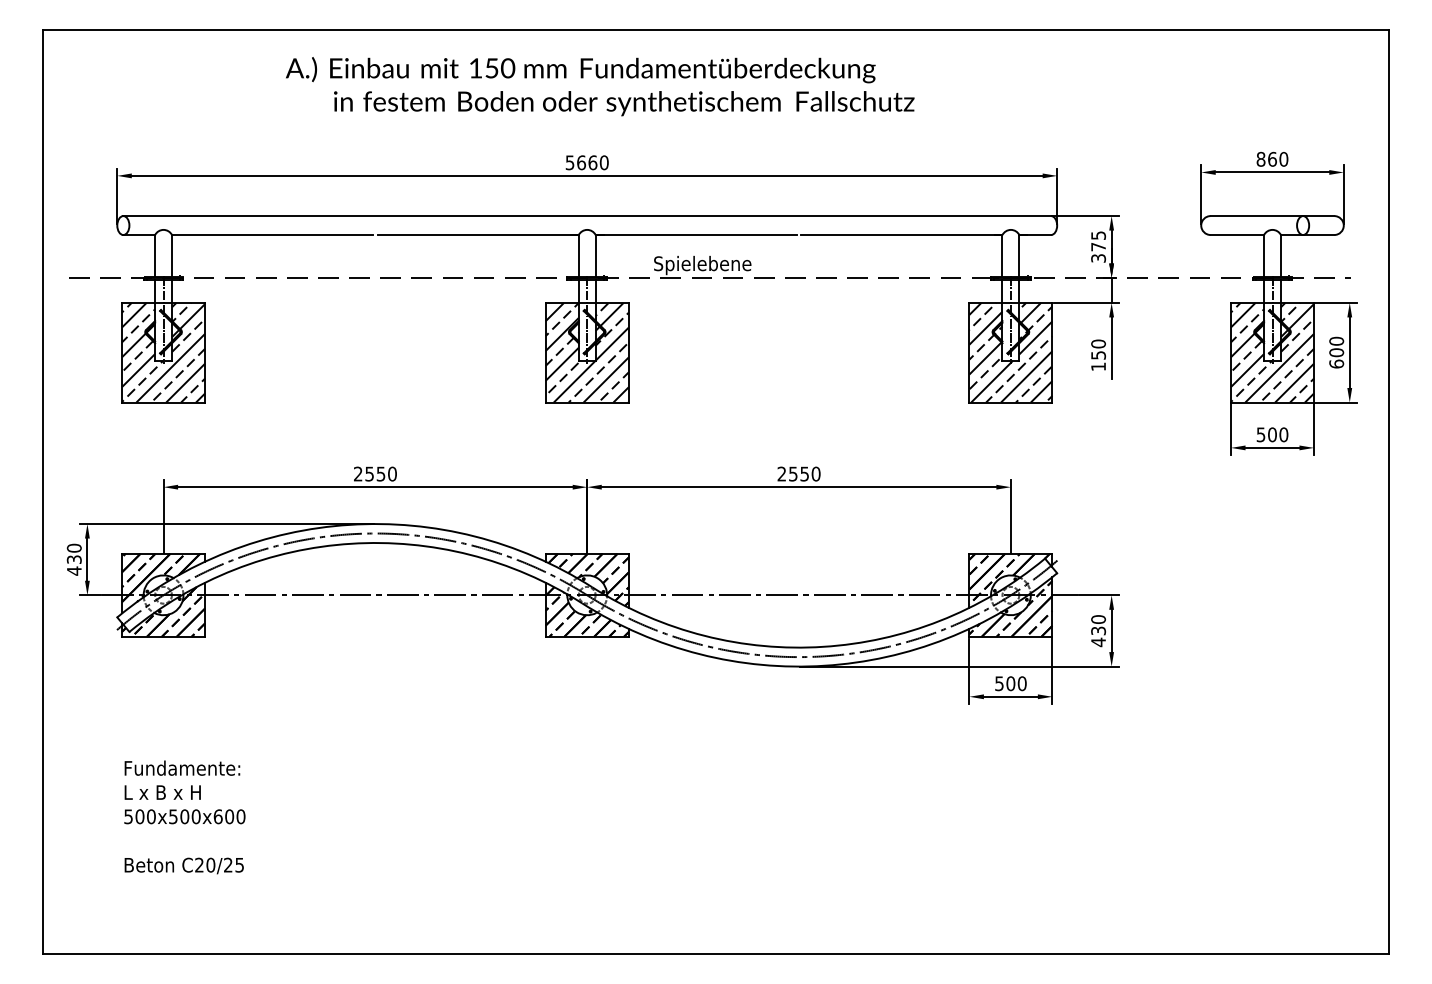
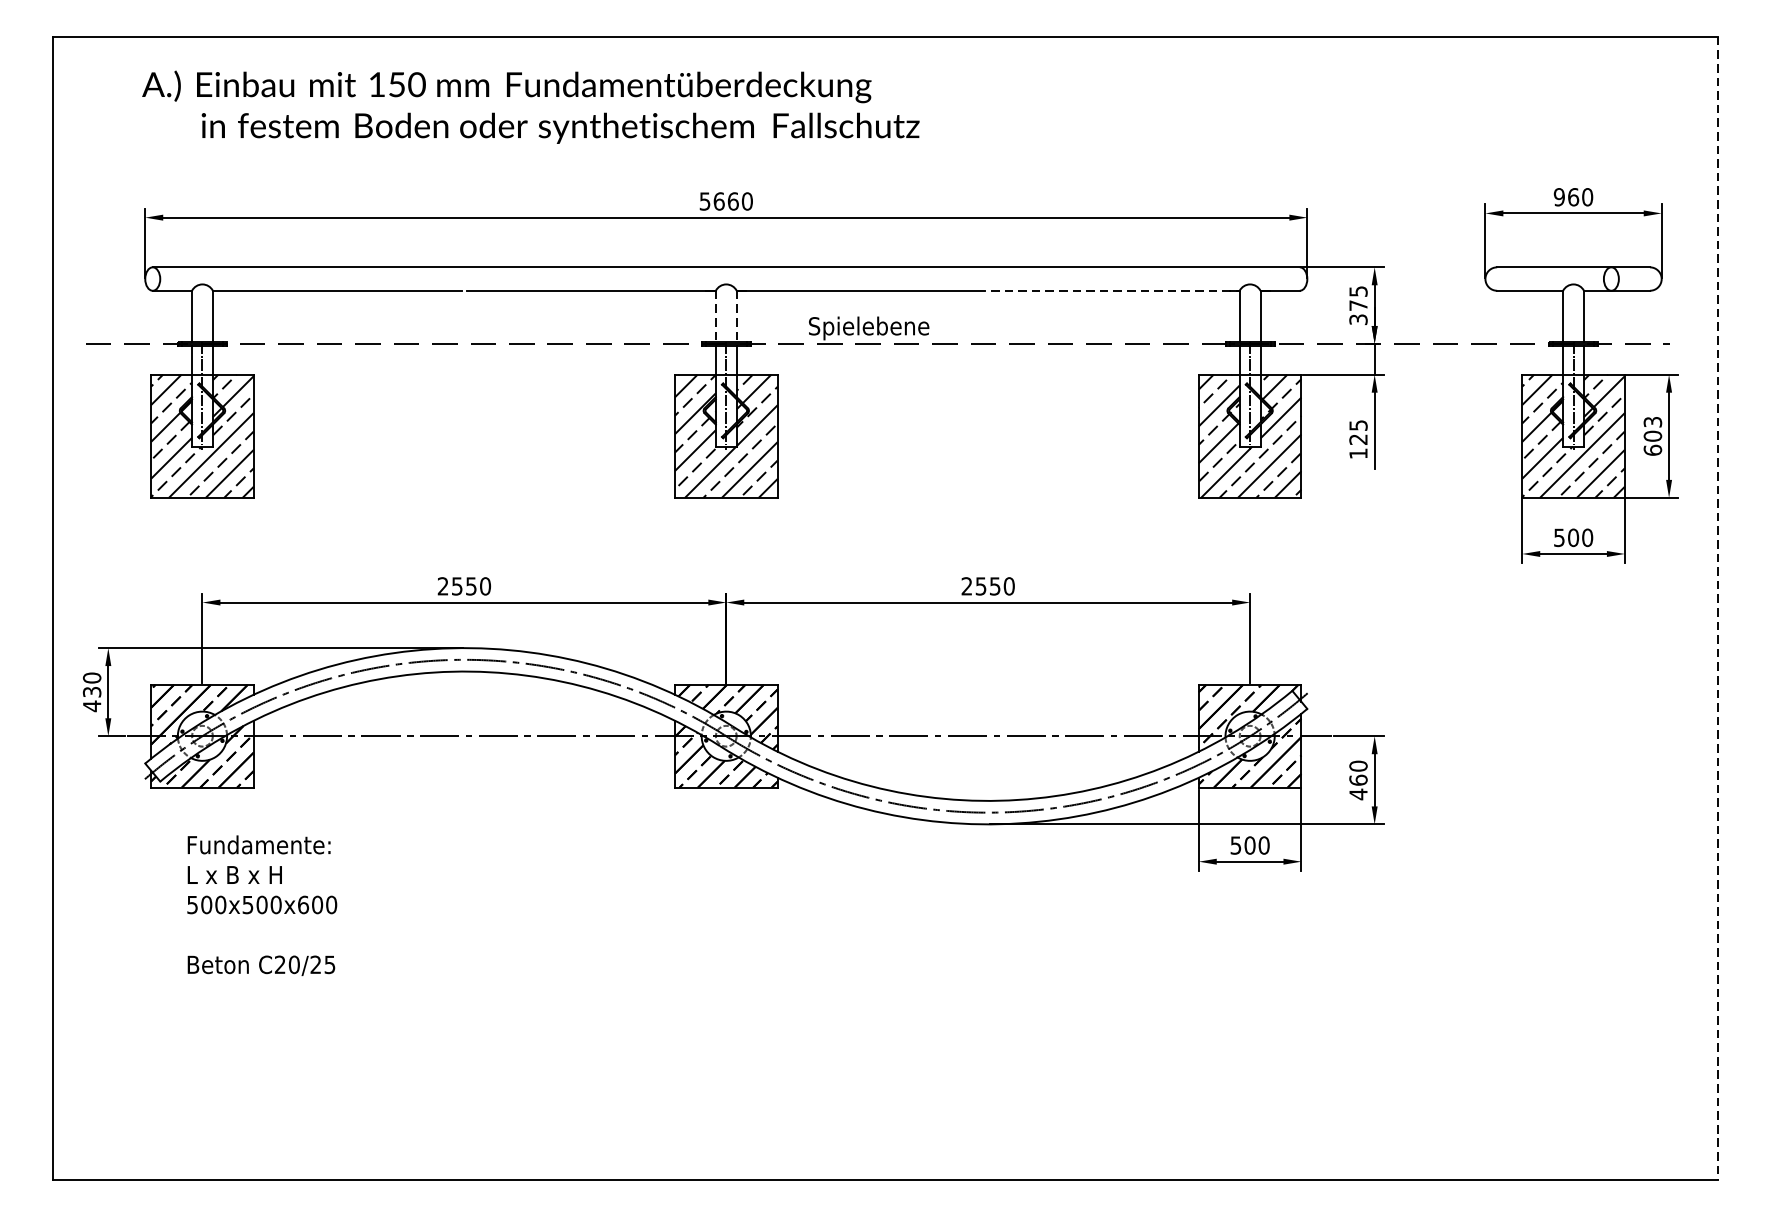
text: (600, 86) -> (531, 107), moved
text: (1260, 159) -> (1558, 197), 860 -> 960
line: (901, 235) -> (1114, 291), solid -> dashed
line: (578, 255) -> (715, 316), solid -> dashed
line: (595, 255) -> (736, 316), solid -> dashed
text: (1336, 340) -> (1652, 421), 600 -> 603
text: (1098, 349) -> (1358, 432), 150 -> 125
line: (1389, 492) -> (1718, 609), solid -> dashed
text: (1098, 630) -> (1358, 779), 430 -> 460
text: (184, 817) -> (261, 905), moved

